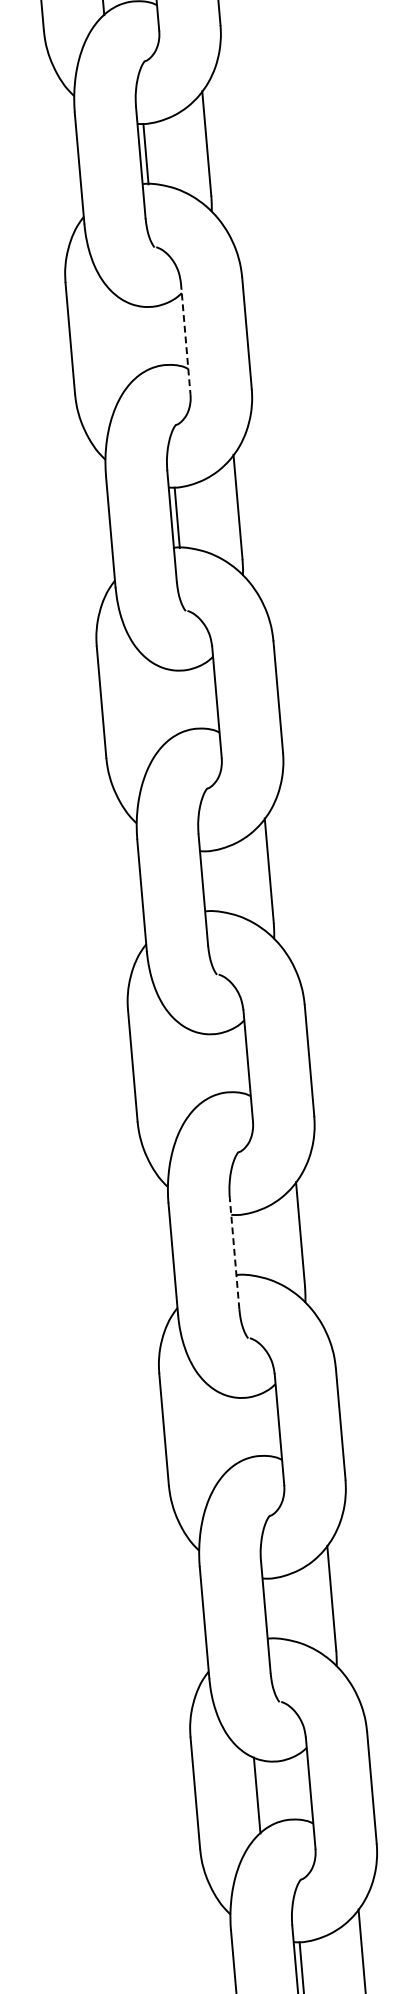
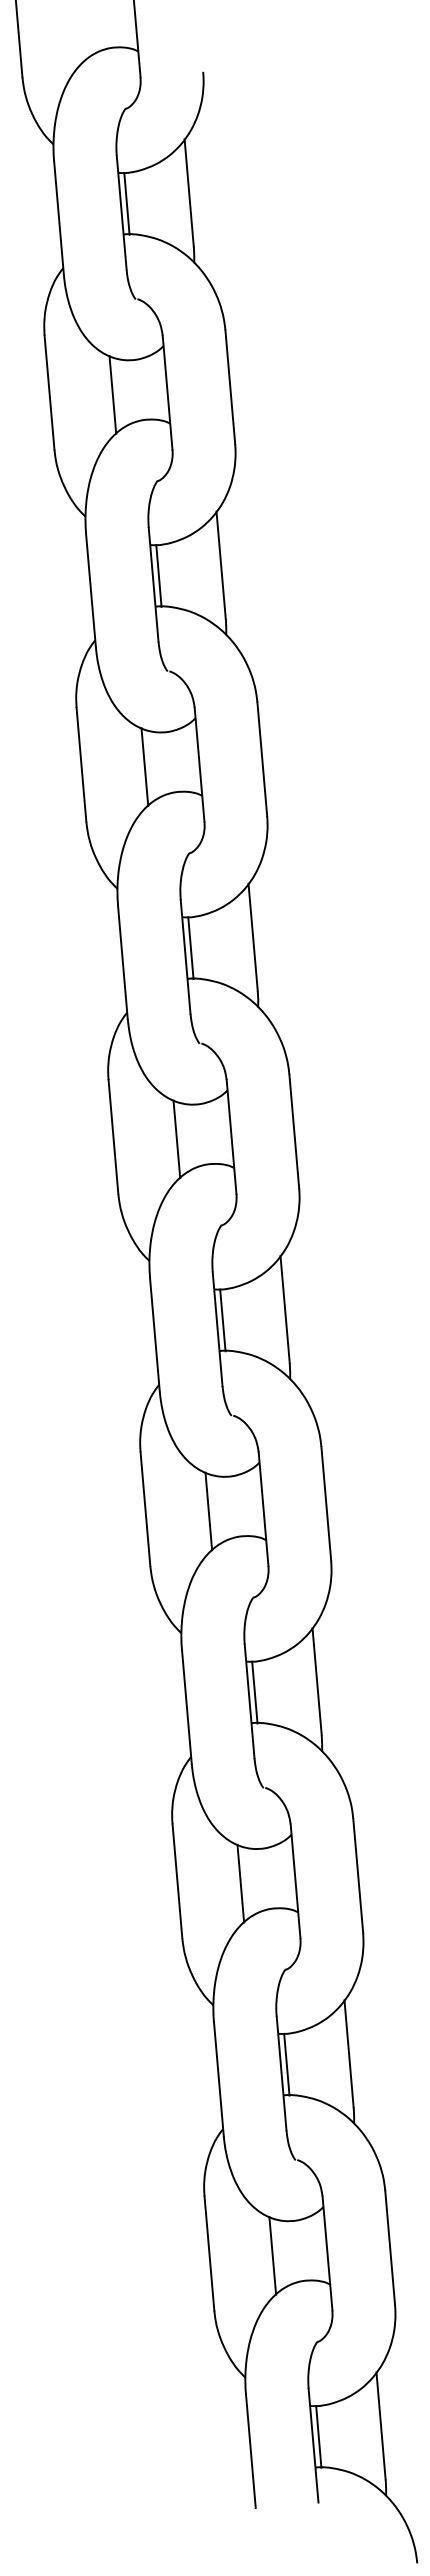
line: (185, 339) -> (199, 765), dashed -> solid
line: (131, 340) -> (144, 766), added
line: (163, 704) -> (176, 1139), added
line: (208, 881) -> (222, 1320), added
line: (194, 1068) -> (208, 1511), added
line: (239, 1245) -> (254, 1692), added
line: (234, 1252) -> (249, 1700), dashed -> solid
line: (225, 1431) -> (240, 1883), added
line: (270, 1608) -> (286, 2064), added

